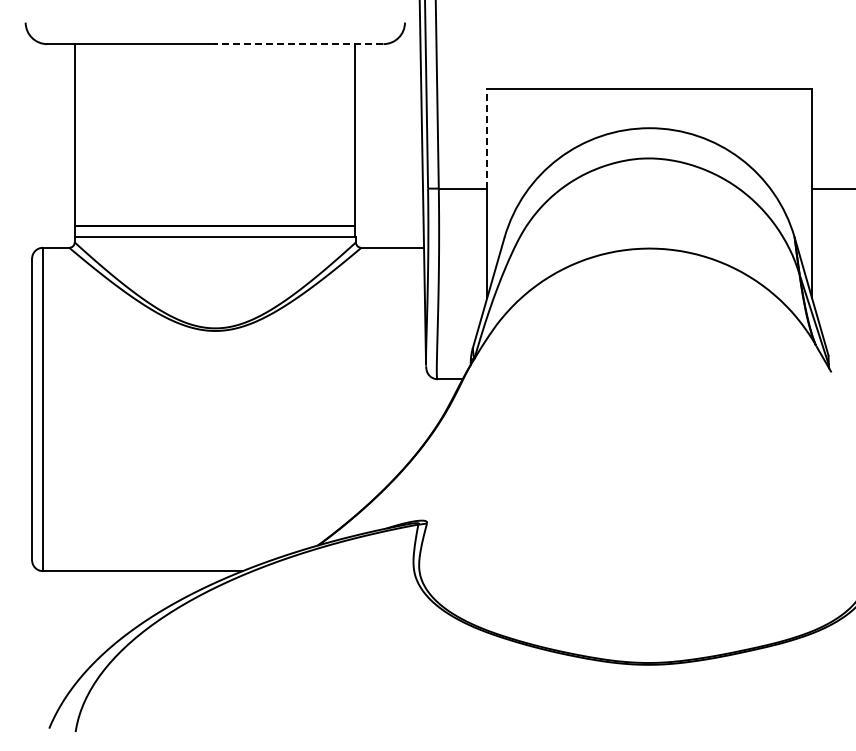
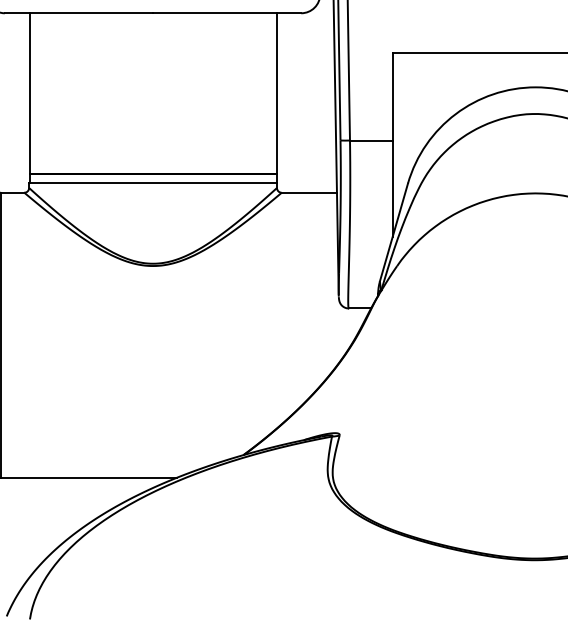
line: (298, 44) -> (226, 13), dashed -> solid
line: (487, 138) -> (392, 96), dashed -> solid

